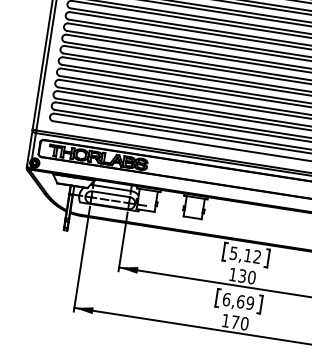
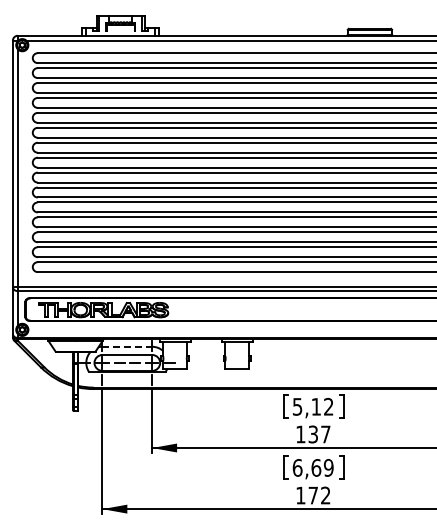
line: (112, 187) -> (127, 346), solid -> dashed
text: (251, 277) -> (325, 434), 130 -> 137
text: (244, 323) -> (325, 495), 170 -> 172

